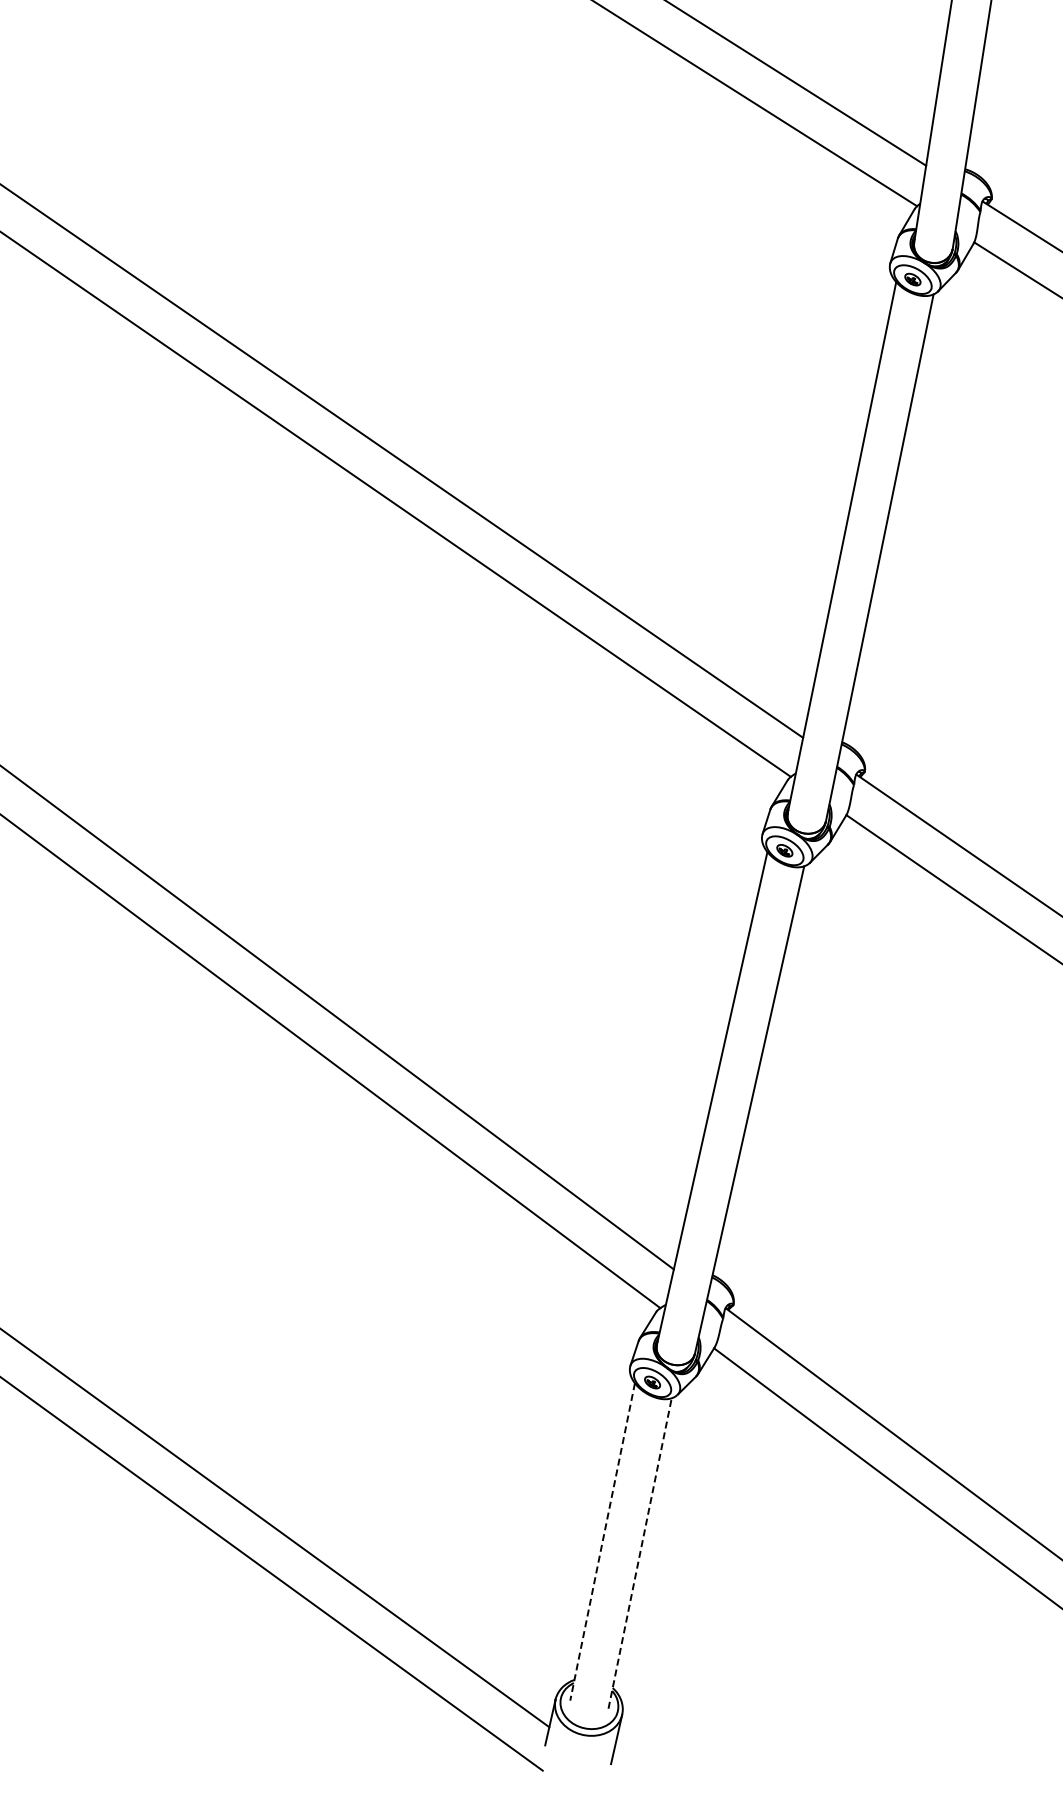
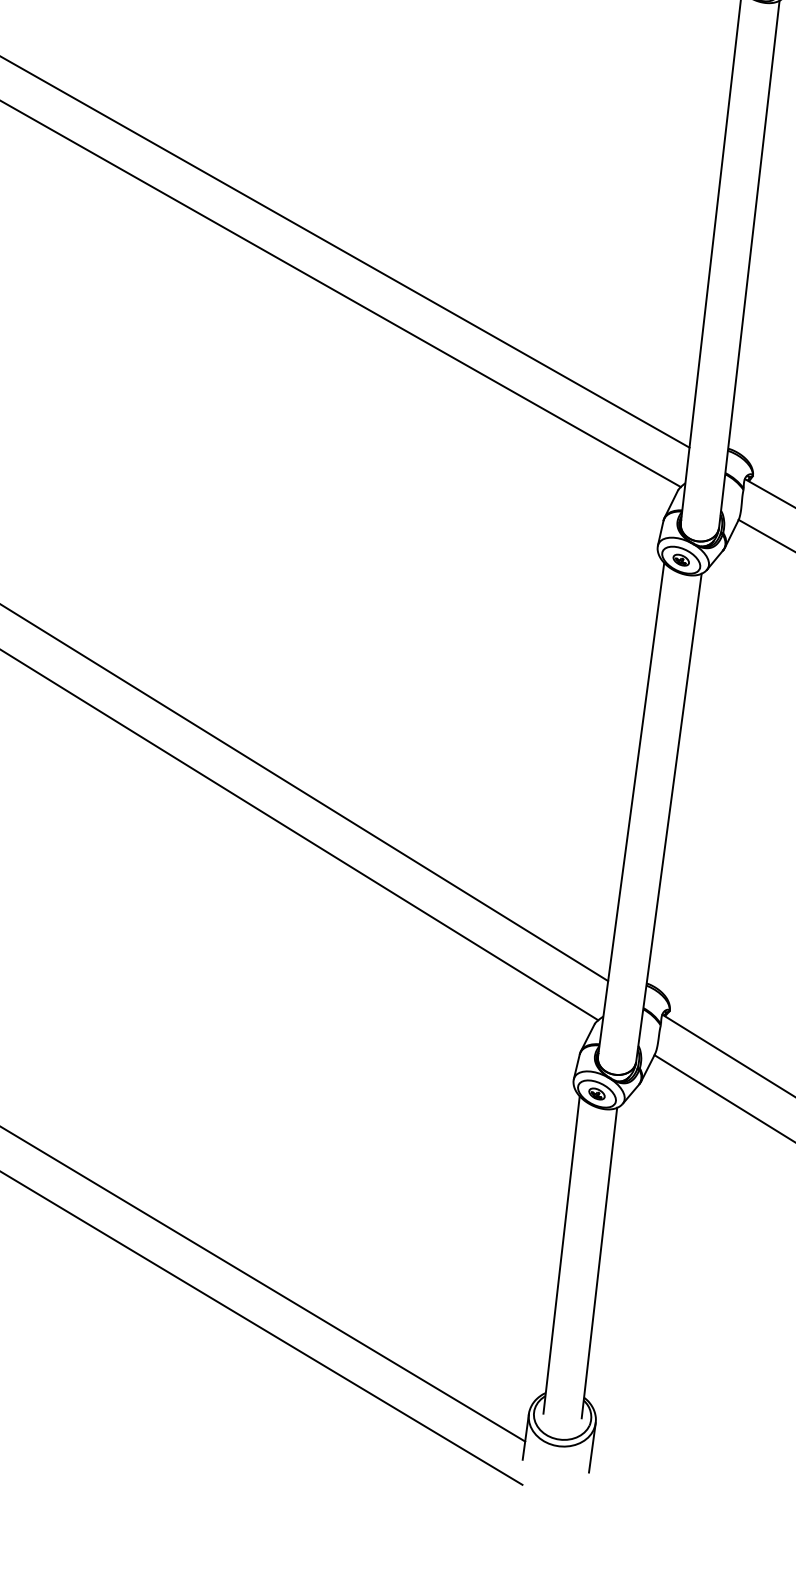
line: (602, 1541) -> (561, 1254), dashed -> solid
line: (640, 1552) -> (599, 1262), dashed -> solid

